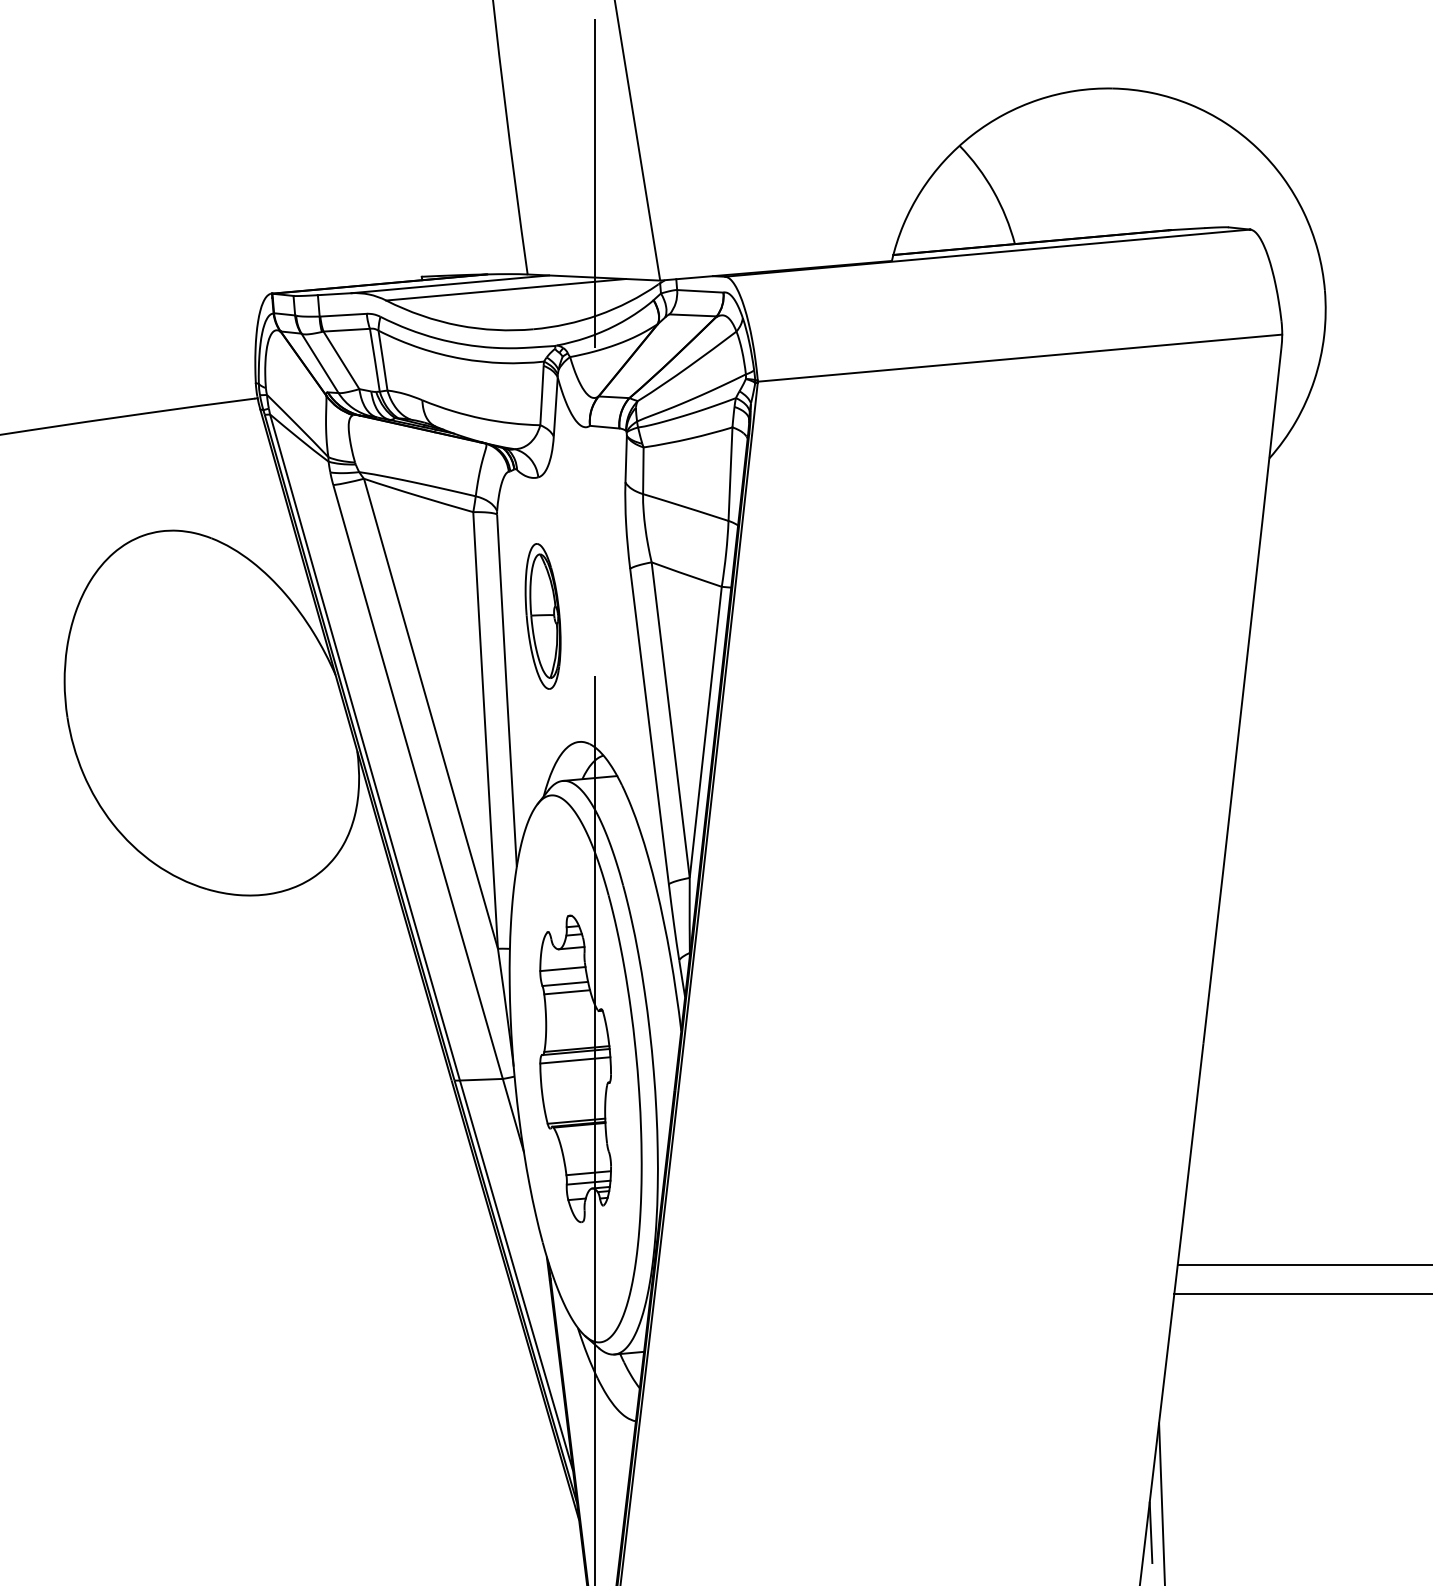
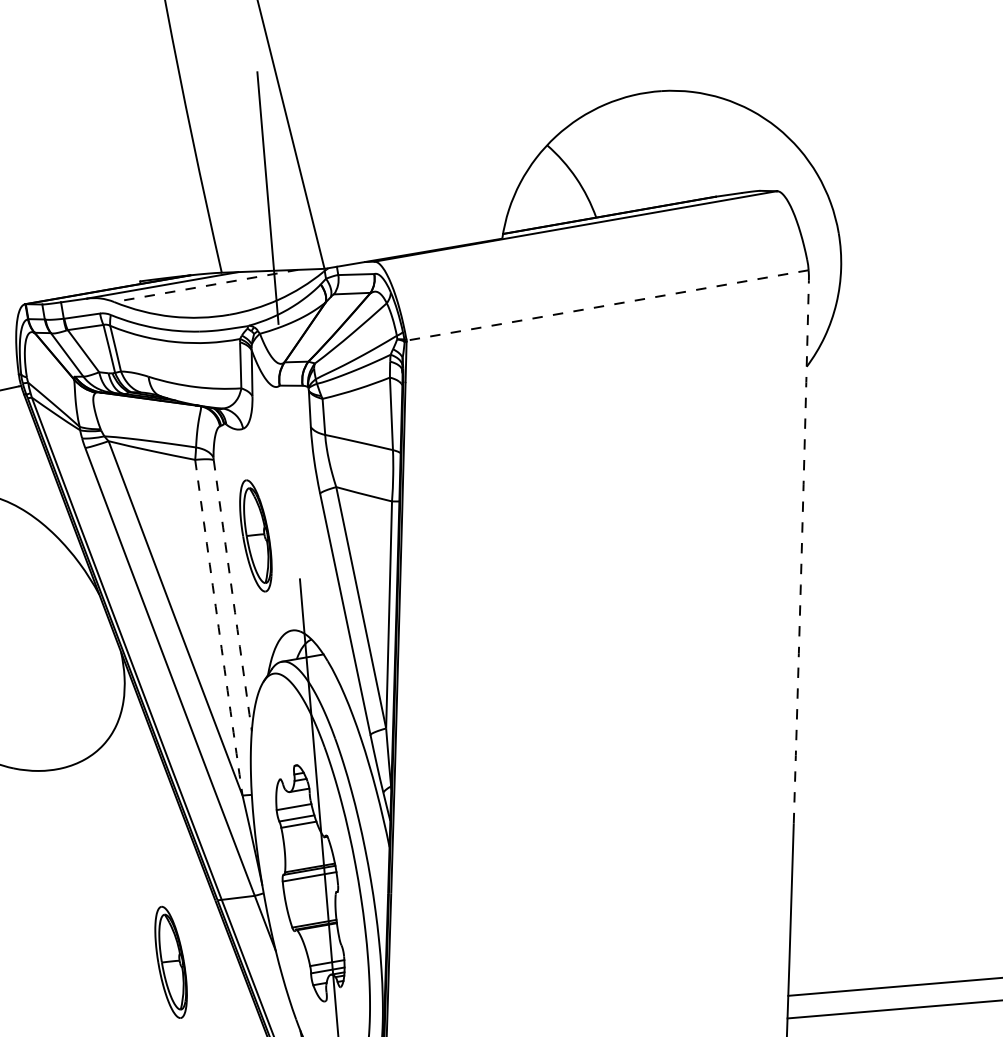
line: (505, 289) -> (205, 285), solid -> dashed
line: (1019, 358) -> (607, 305), solid -> dashed
arc: (506, 690) -> (232, 595), solid -> dashed
arc: (1242, 695) -> (801, 551), solid -> dashed
arc: (485, 730) -> (218, 627), solid -> dashed
part: (387, 1155) -> (170, 962), added

